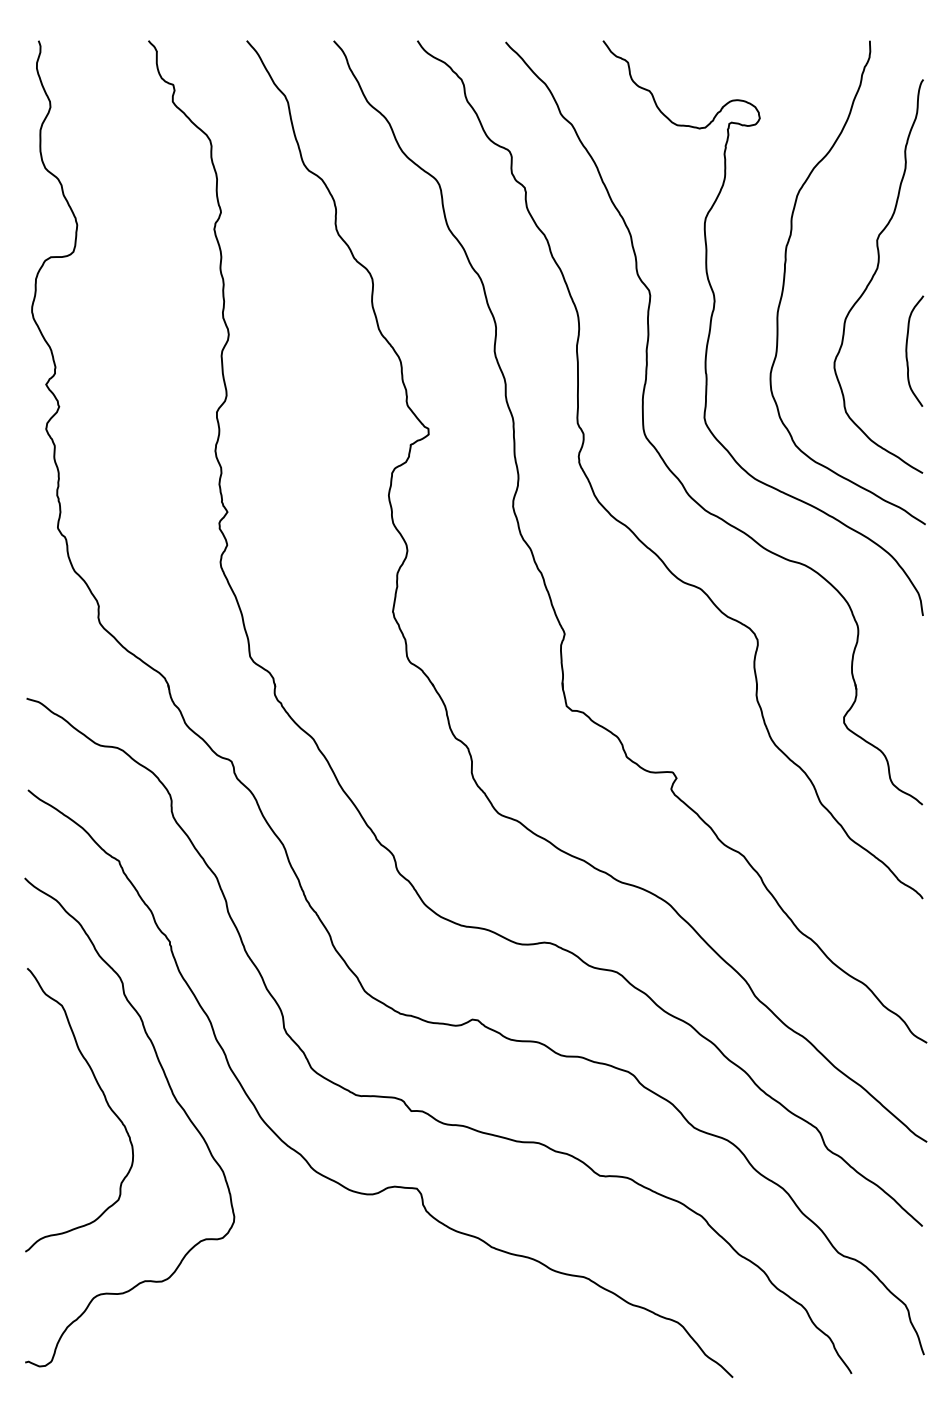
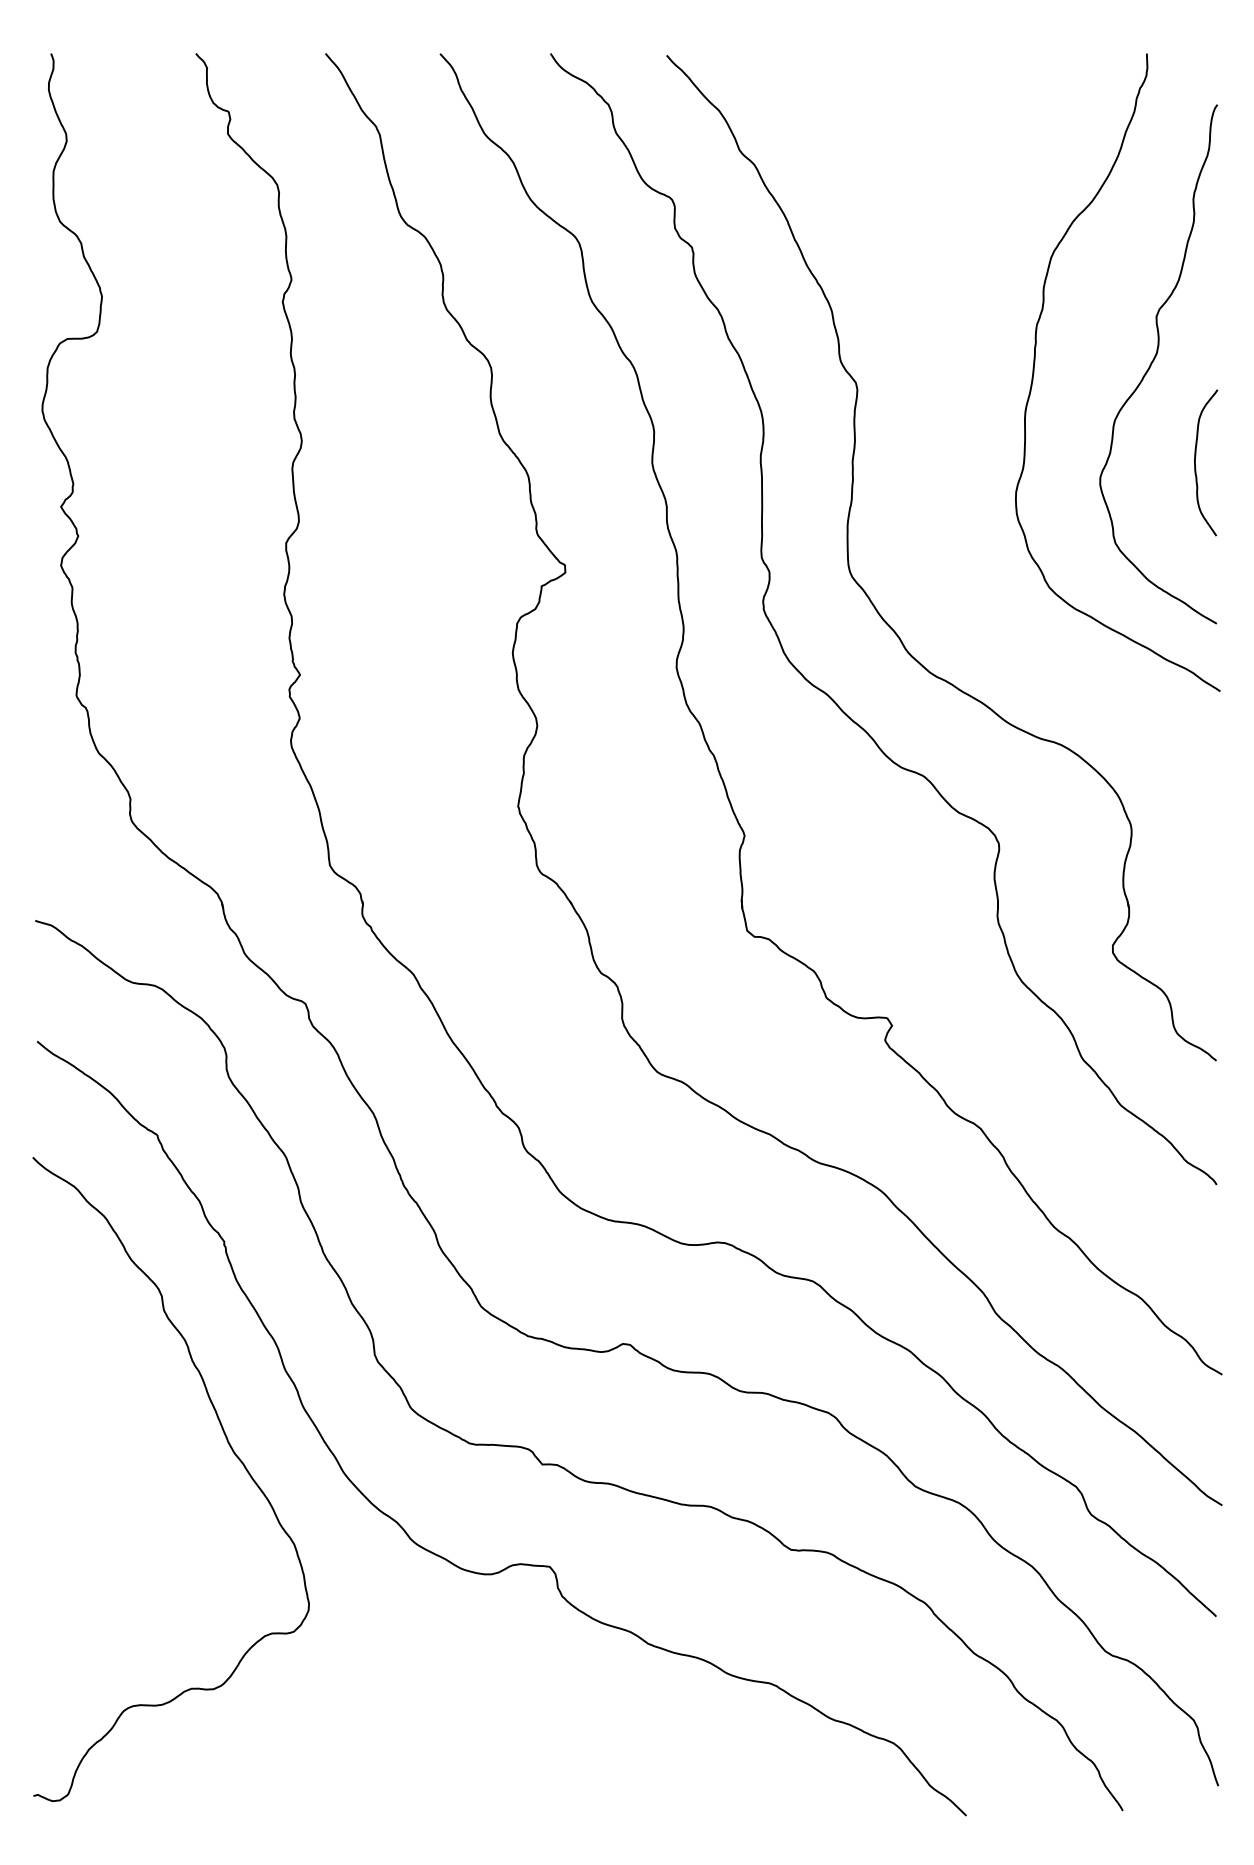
curve: (711, 322) -> (938, 424), removed
curve: (105, 1101) -> (139, 1451), removed

